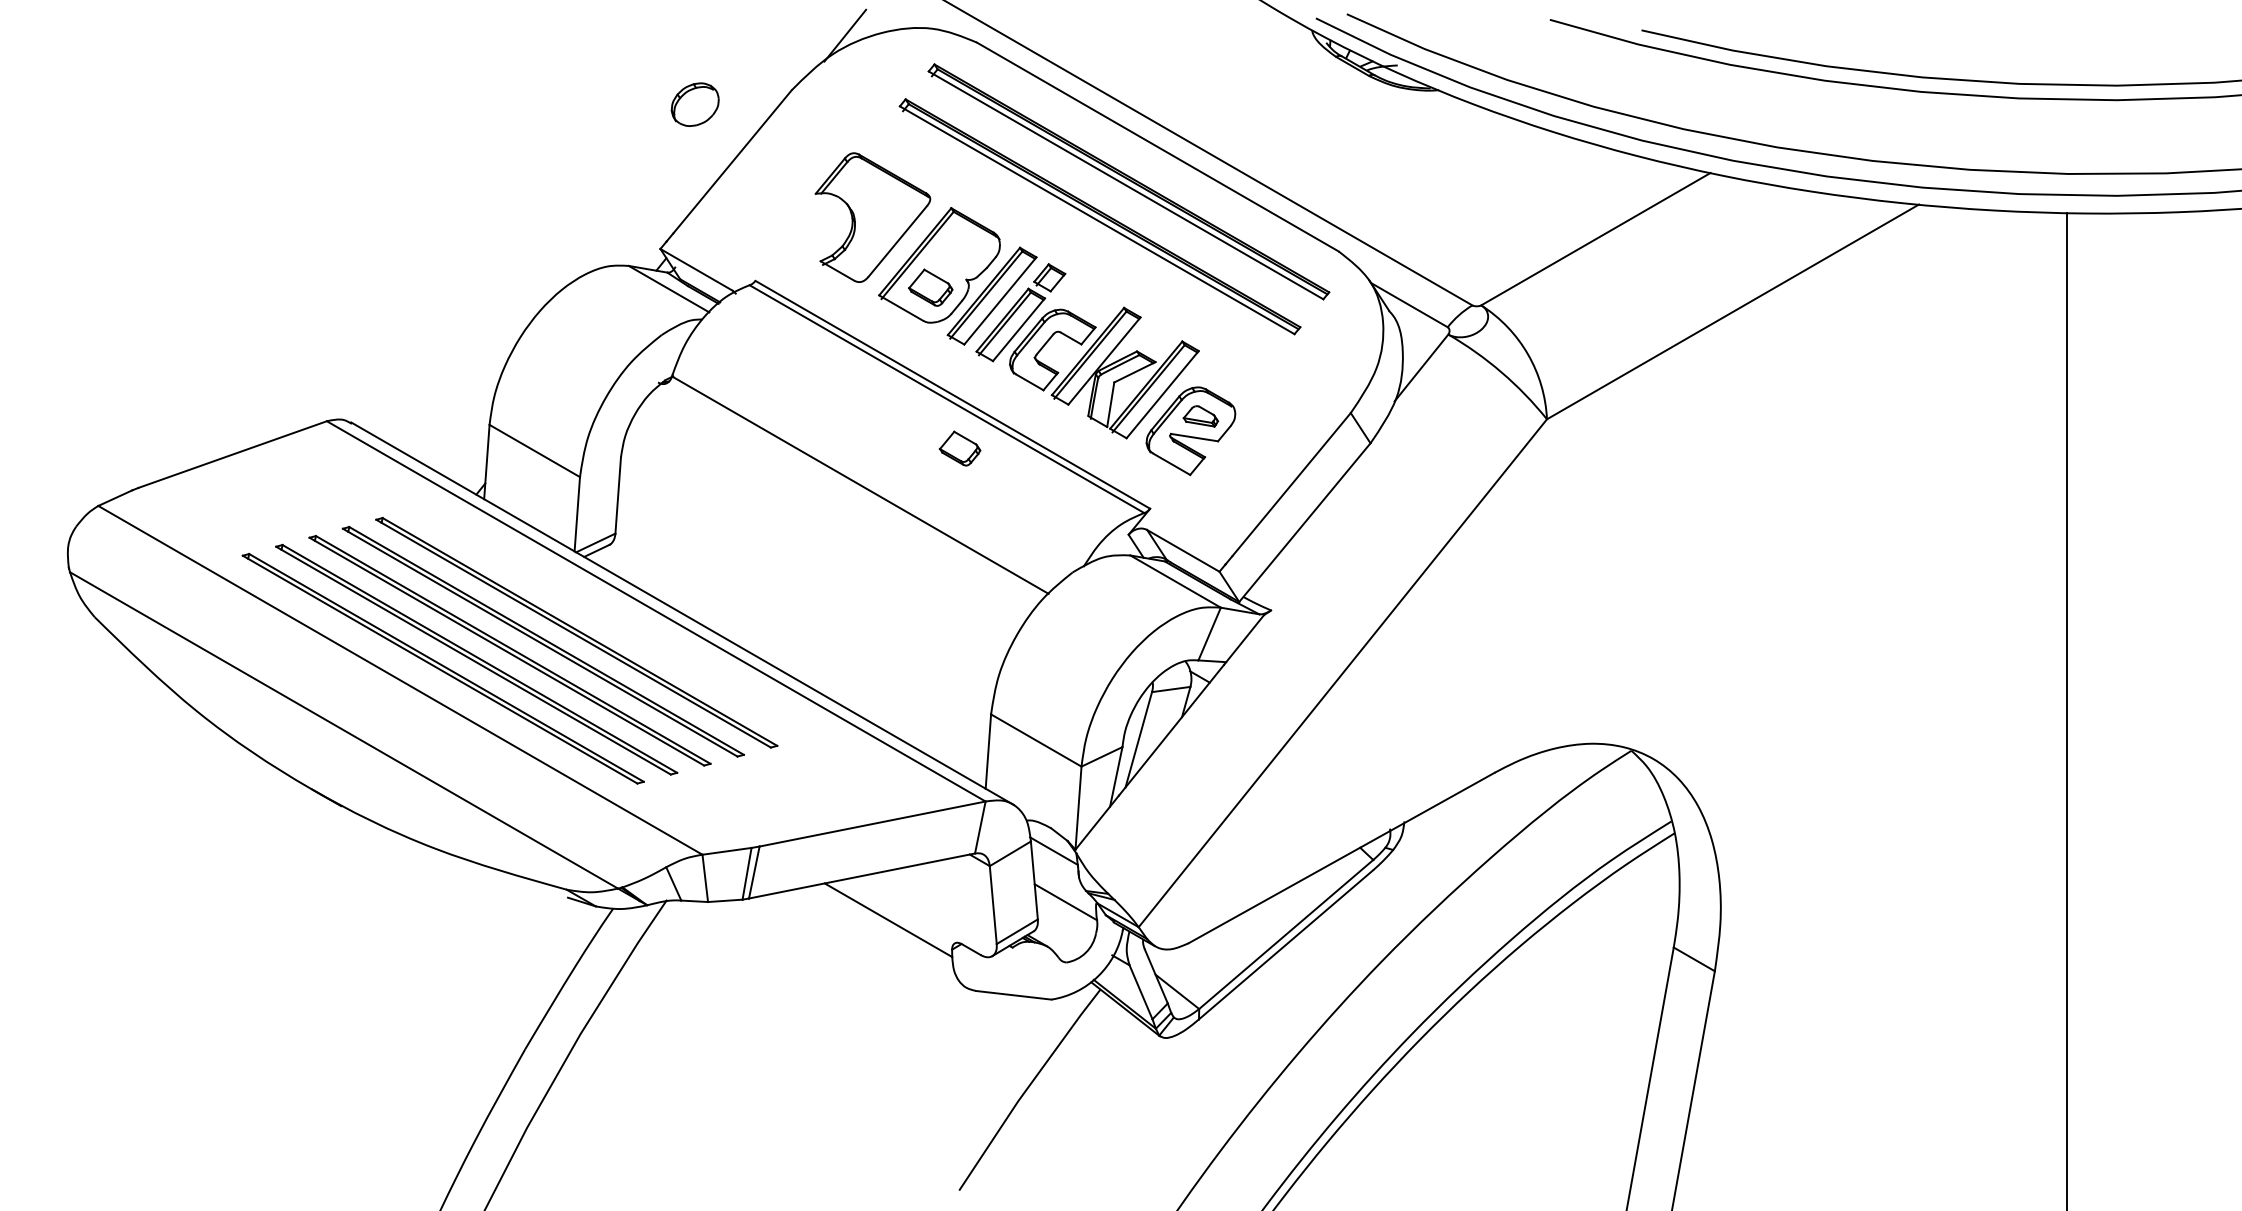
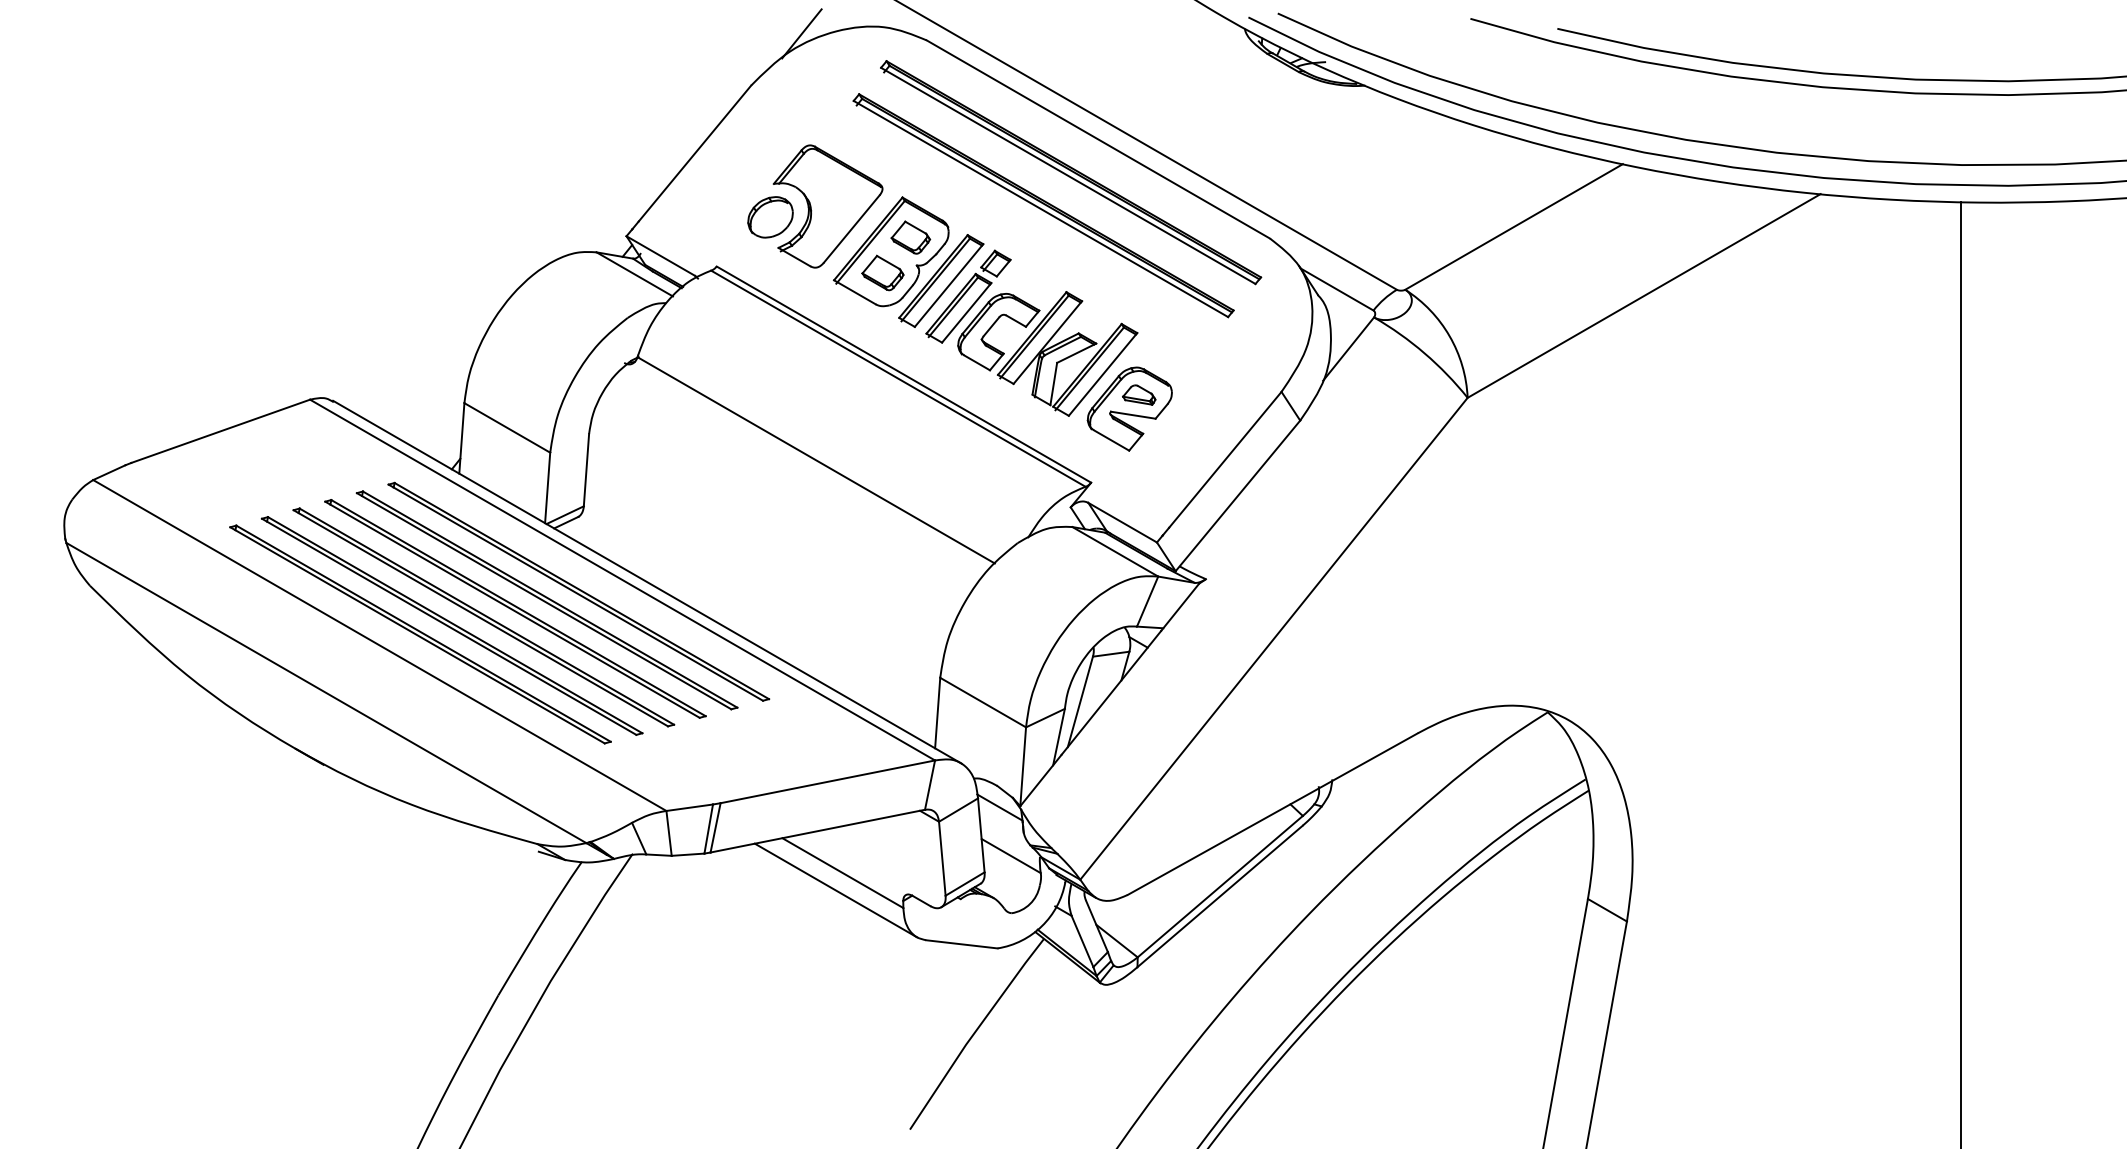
part: (695, 104) -> (770, 217), moved
part: (959, 448) -> (910, 237), moved
part: (609, 623) -> (578, 591), added
line: (880, 938) -> (835, 890), added

